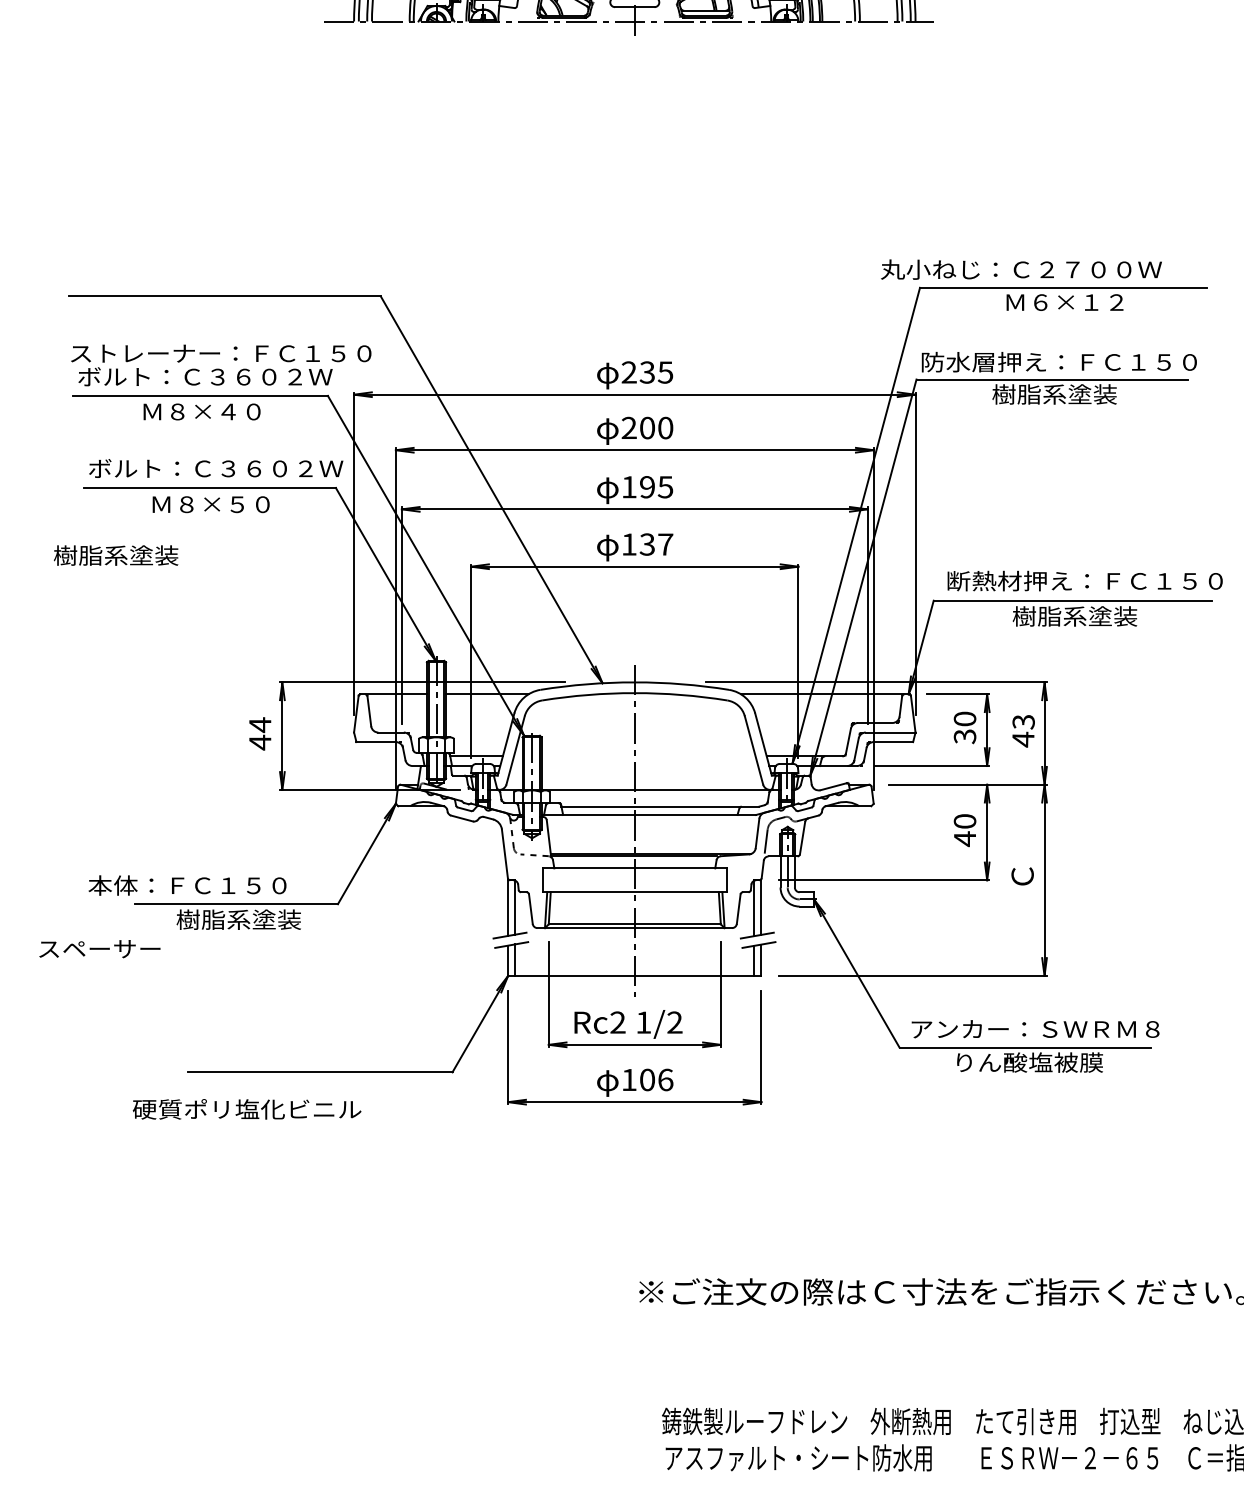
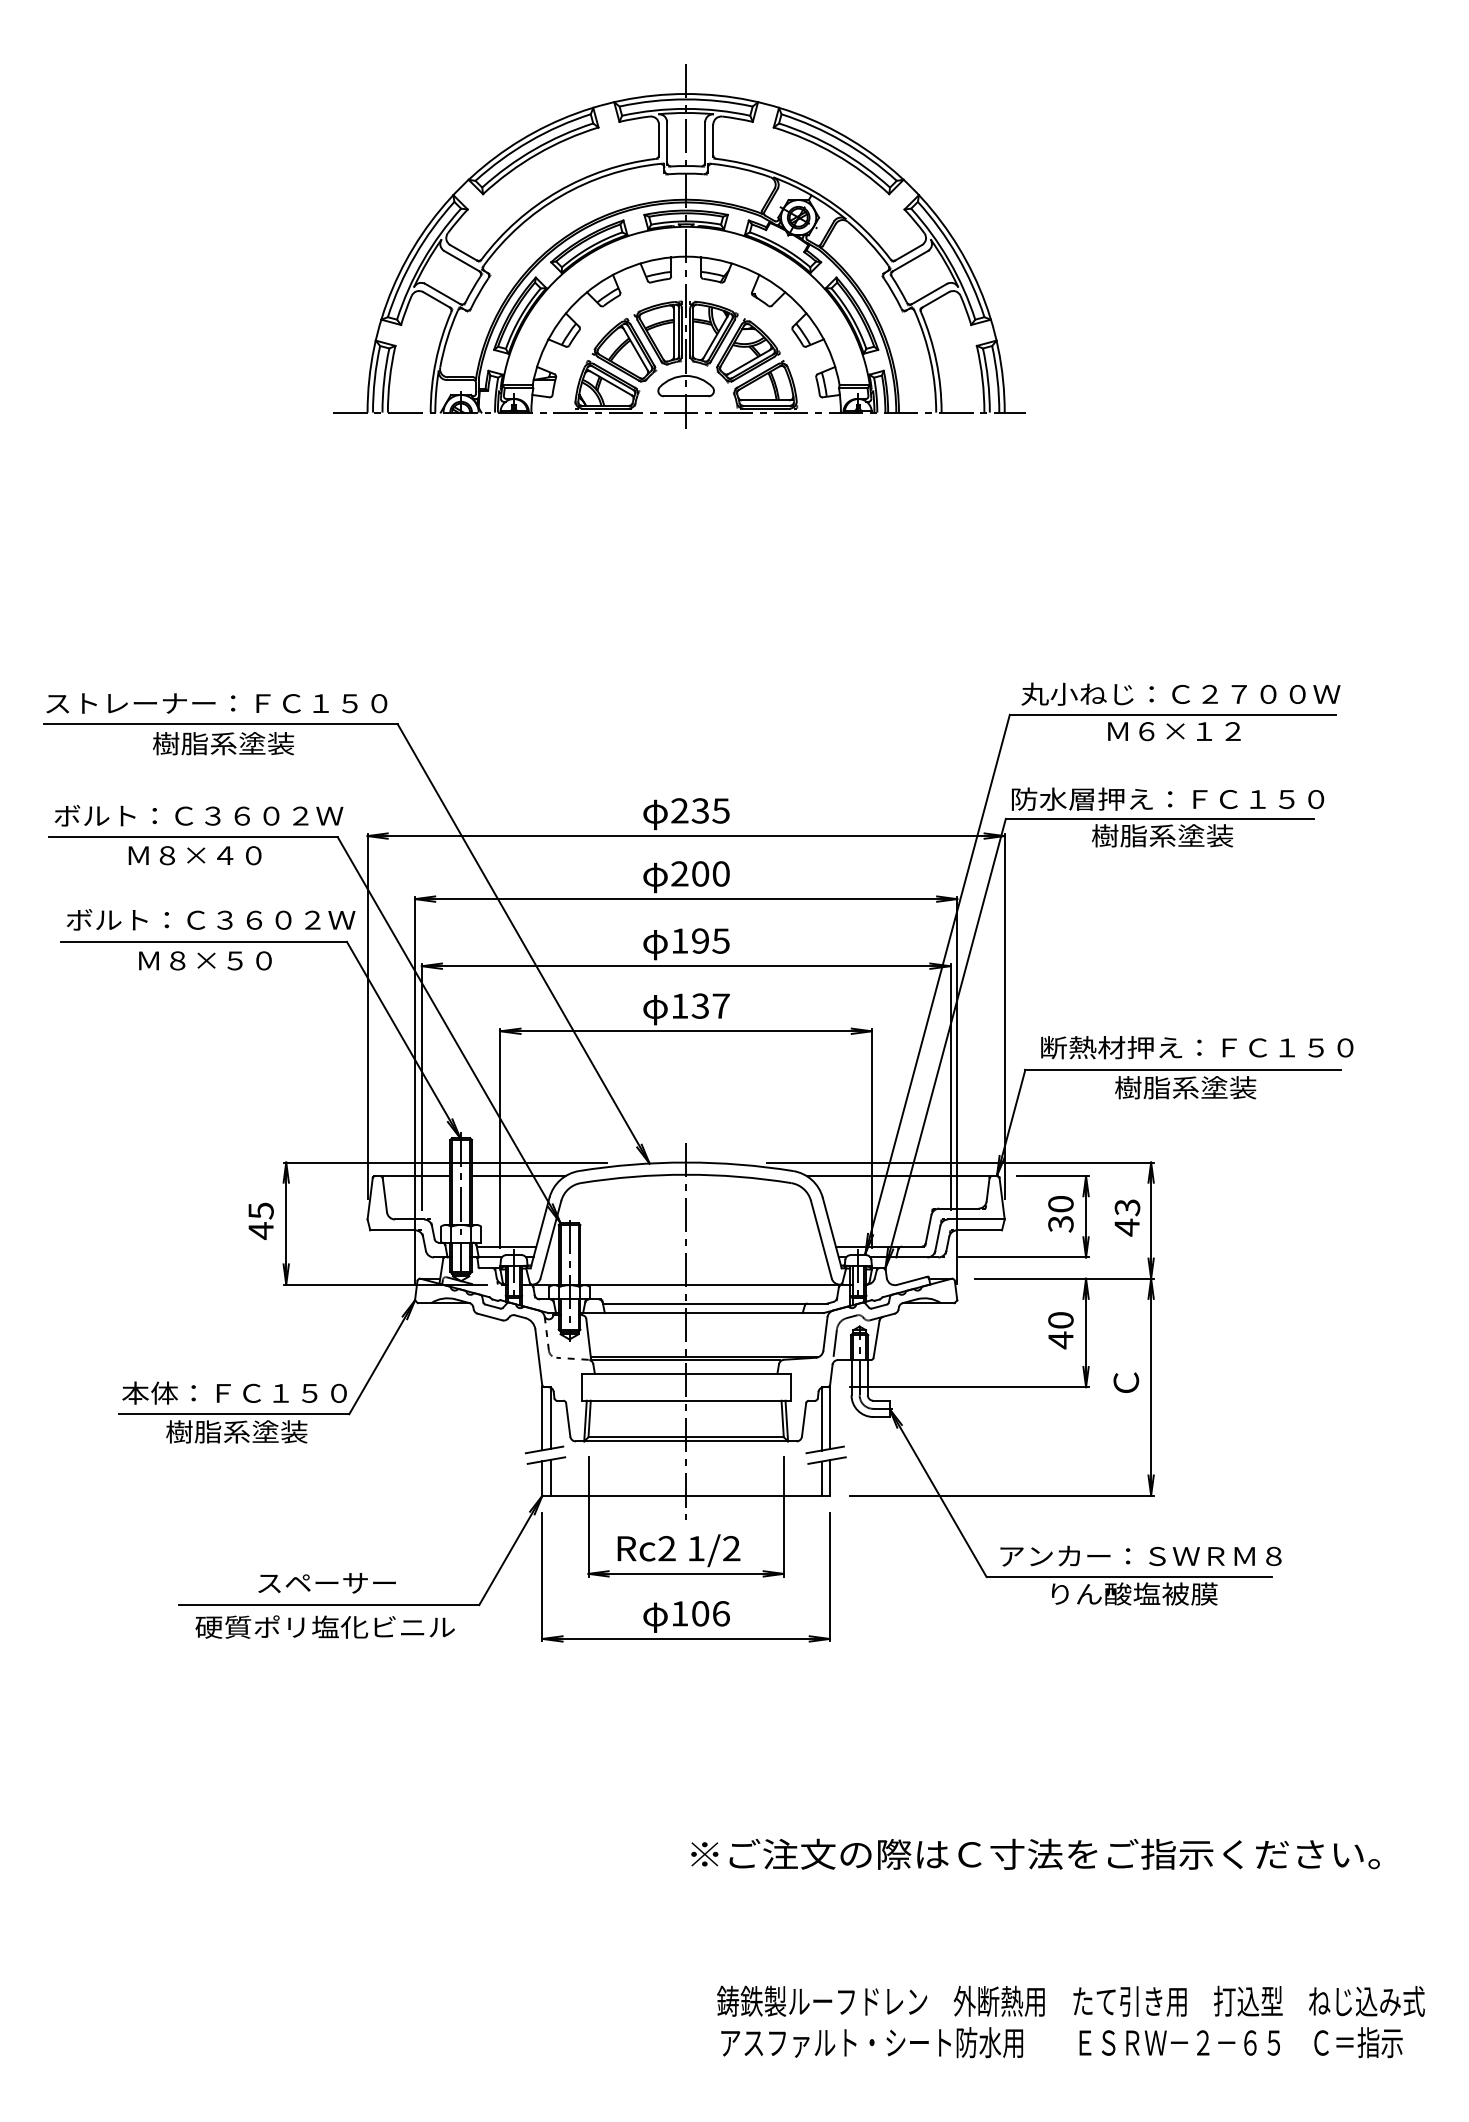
text: (1021, 269) -> (1180, 693), moved
text: (220, 353) -> (216, 703), moved
text: (116, 555) -> (223, 743), moved
text: (259, 725) -> (260, 1211), 44 -> 45
text: (187, 885) -> (234, 1392), moved
text: (99, 949) -> (326, 1583), moved
text: (246, 1108) -> (324, 1626), moved

